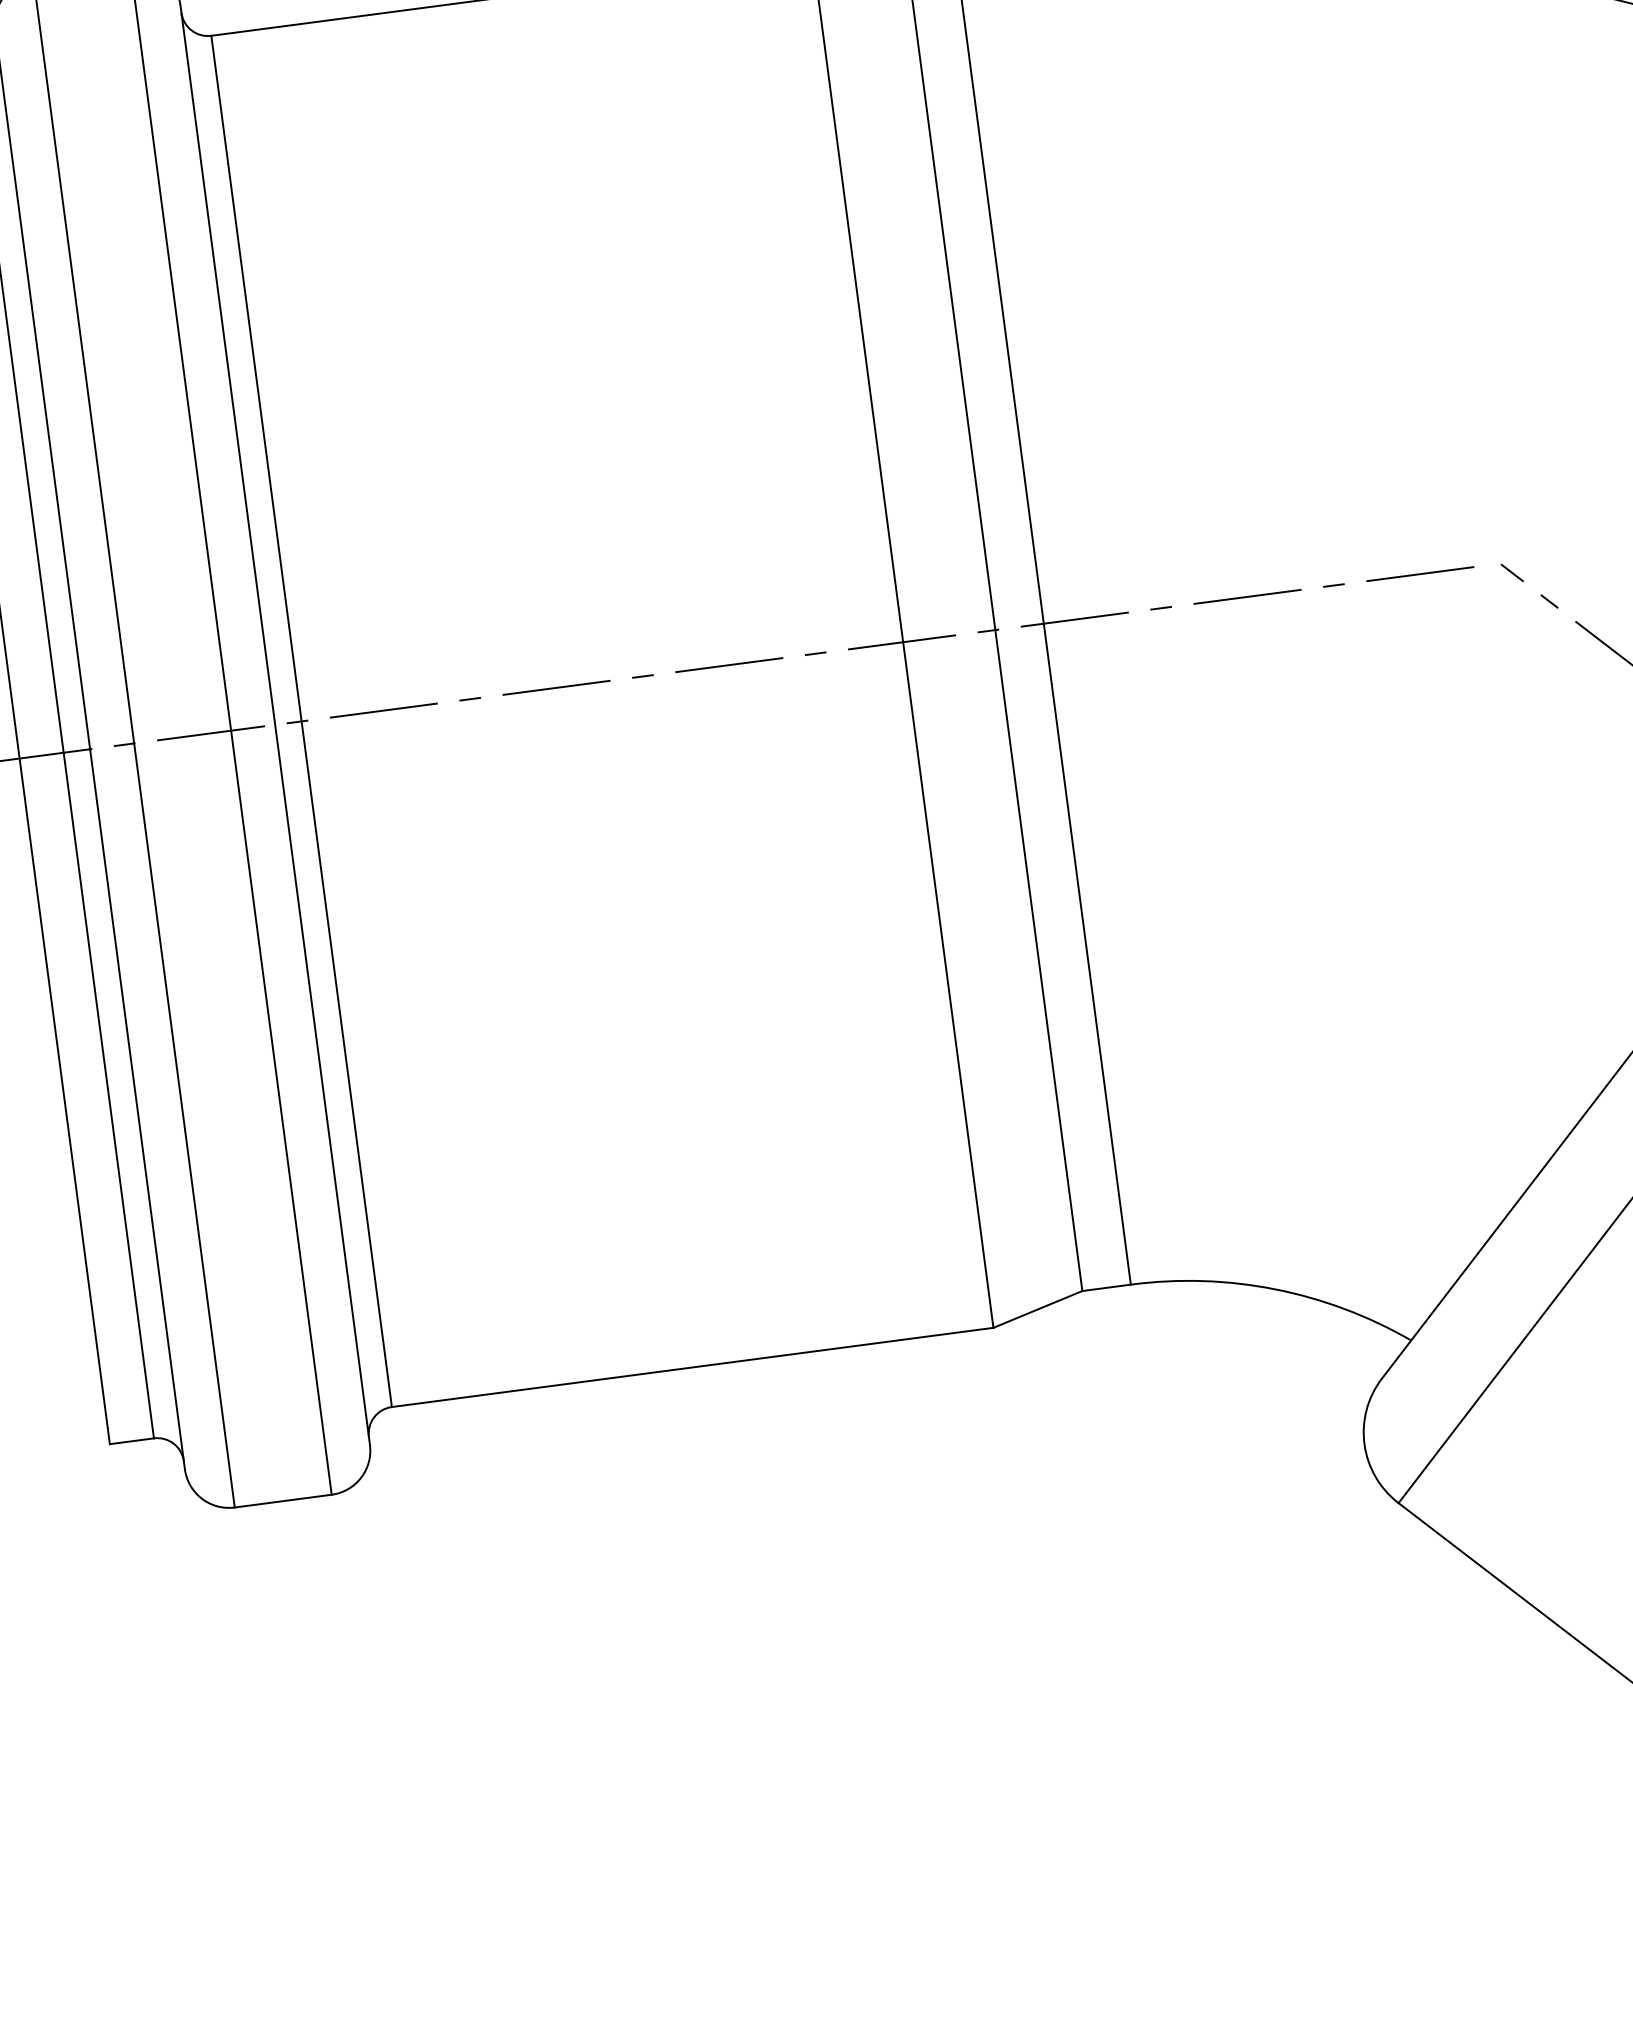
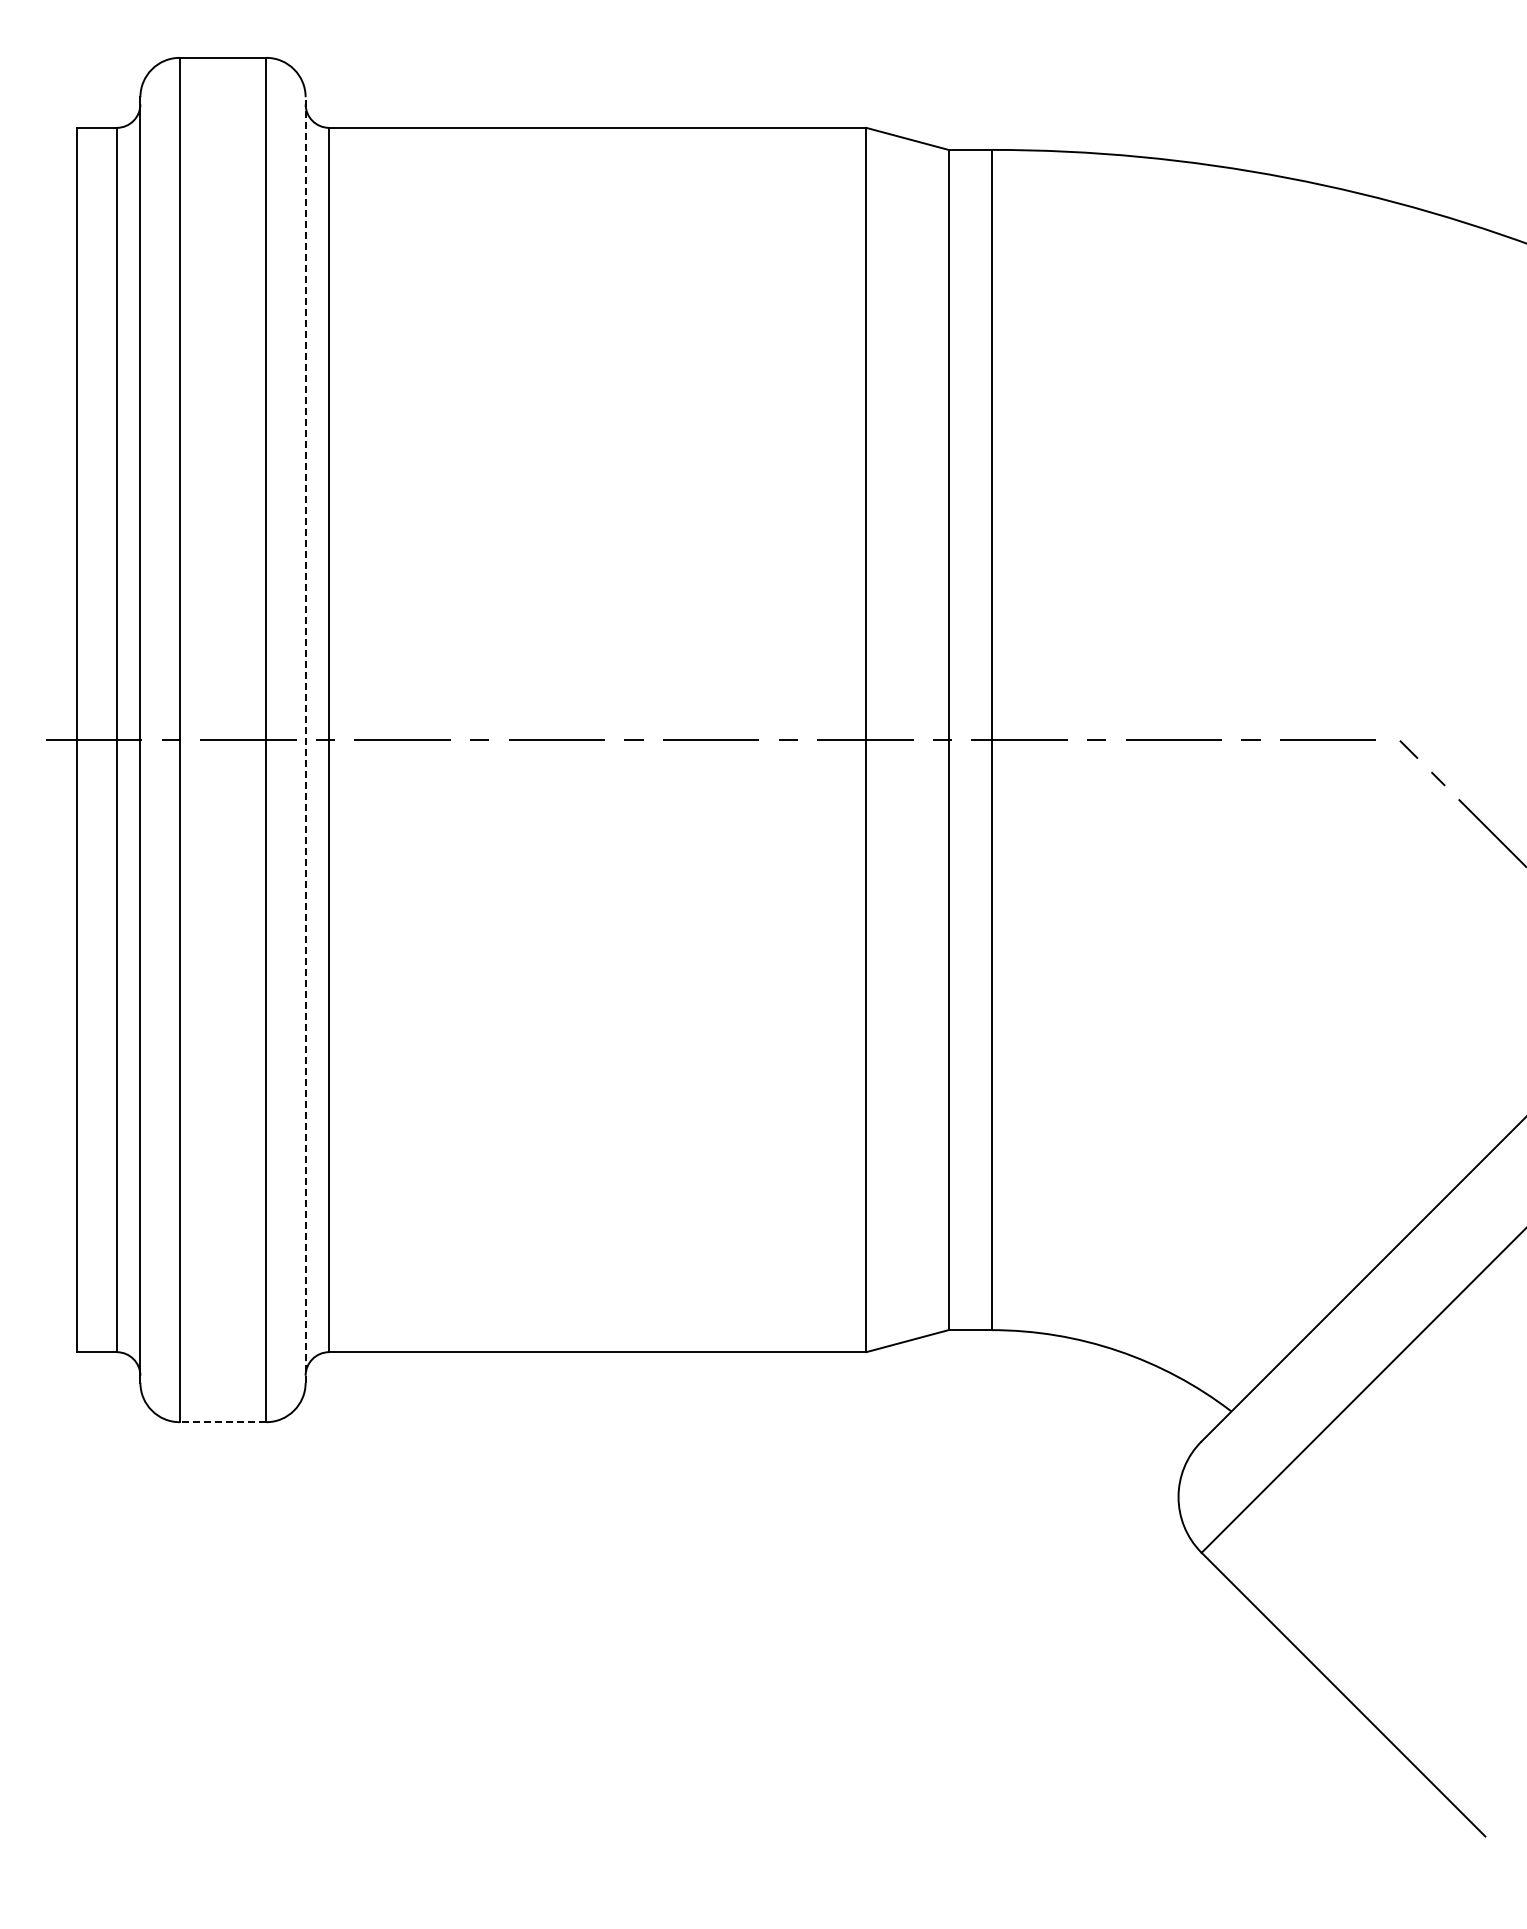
line: (275, 725) -> (305, 740), solid -> dashed
line: (282, 1501) -> (222, 1422), solid -> dashed

